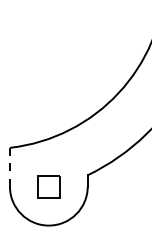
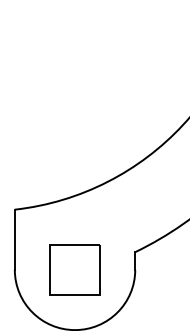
line: (9, 167) -> (14, 240), dashed -> solid
part: (48, 186) -> (74, 269), size x1.43

